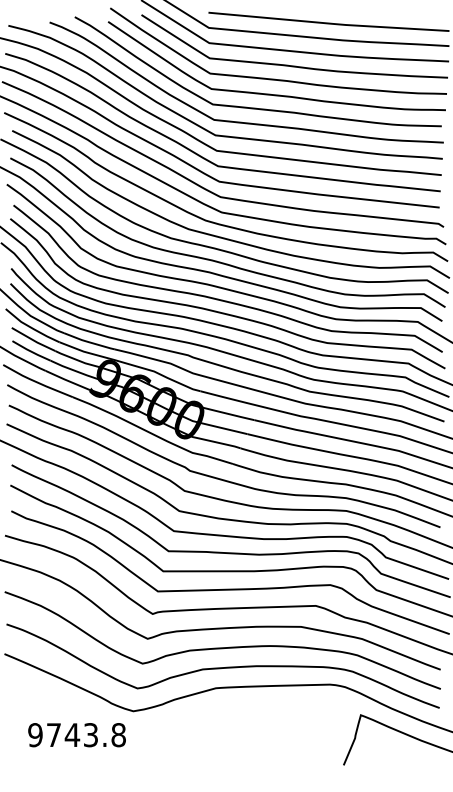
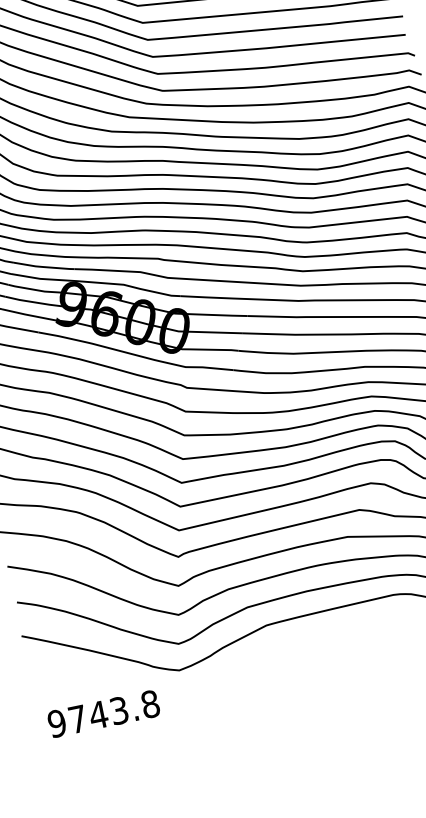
text: (76, 735) -> (103, 714), moved

